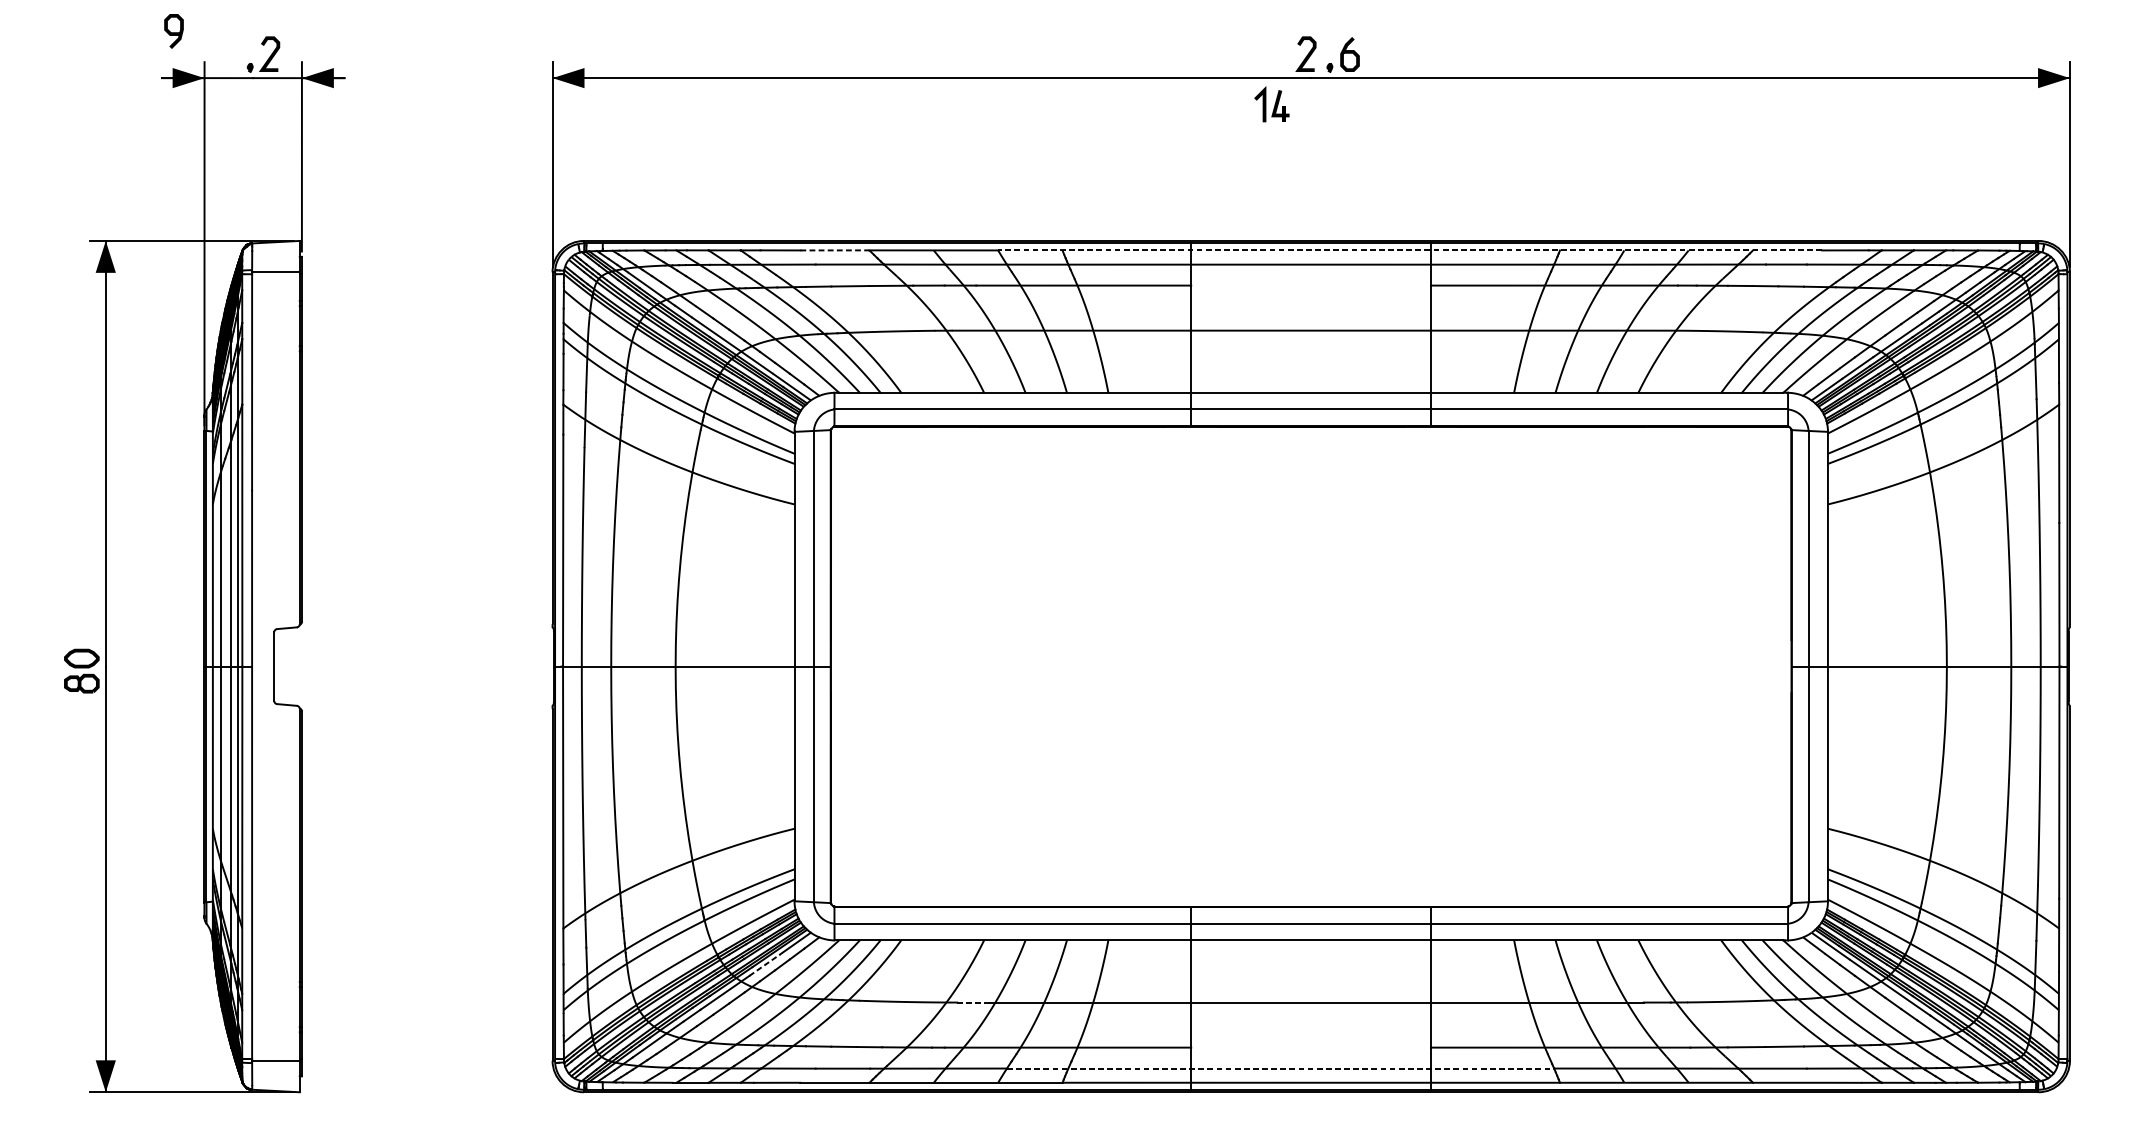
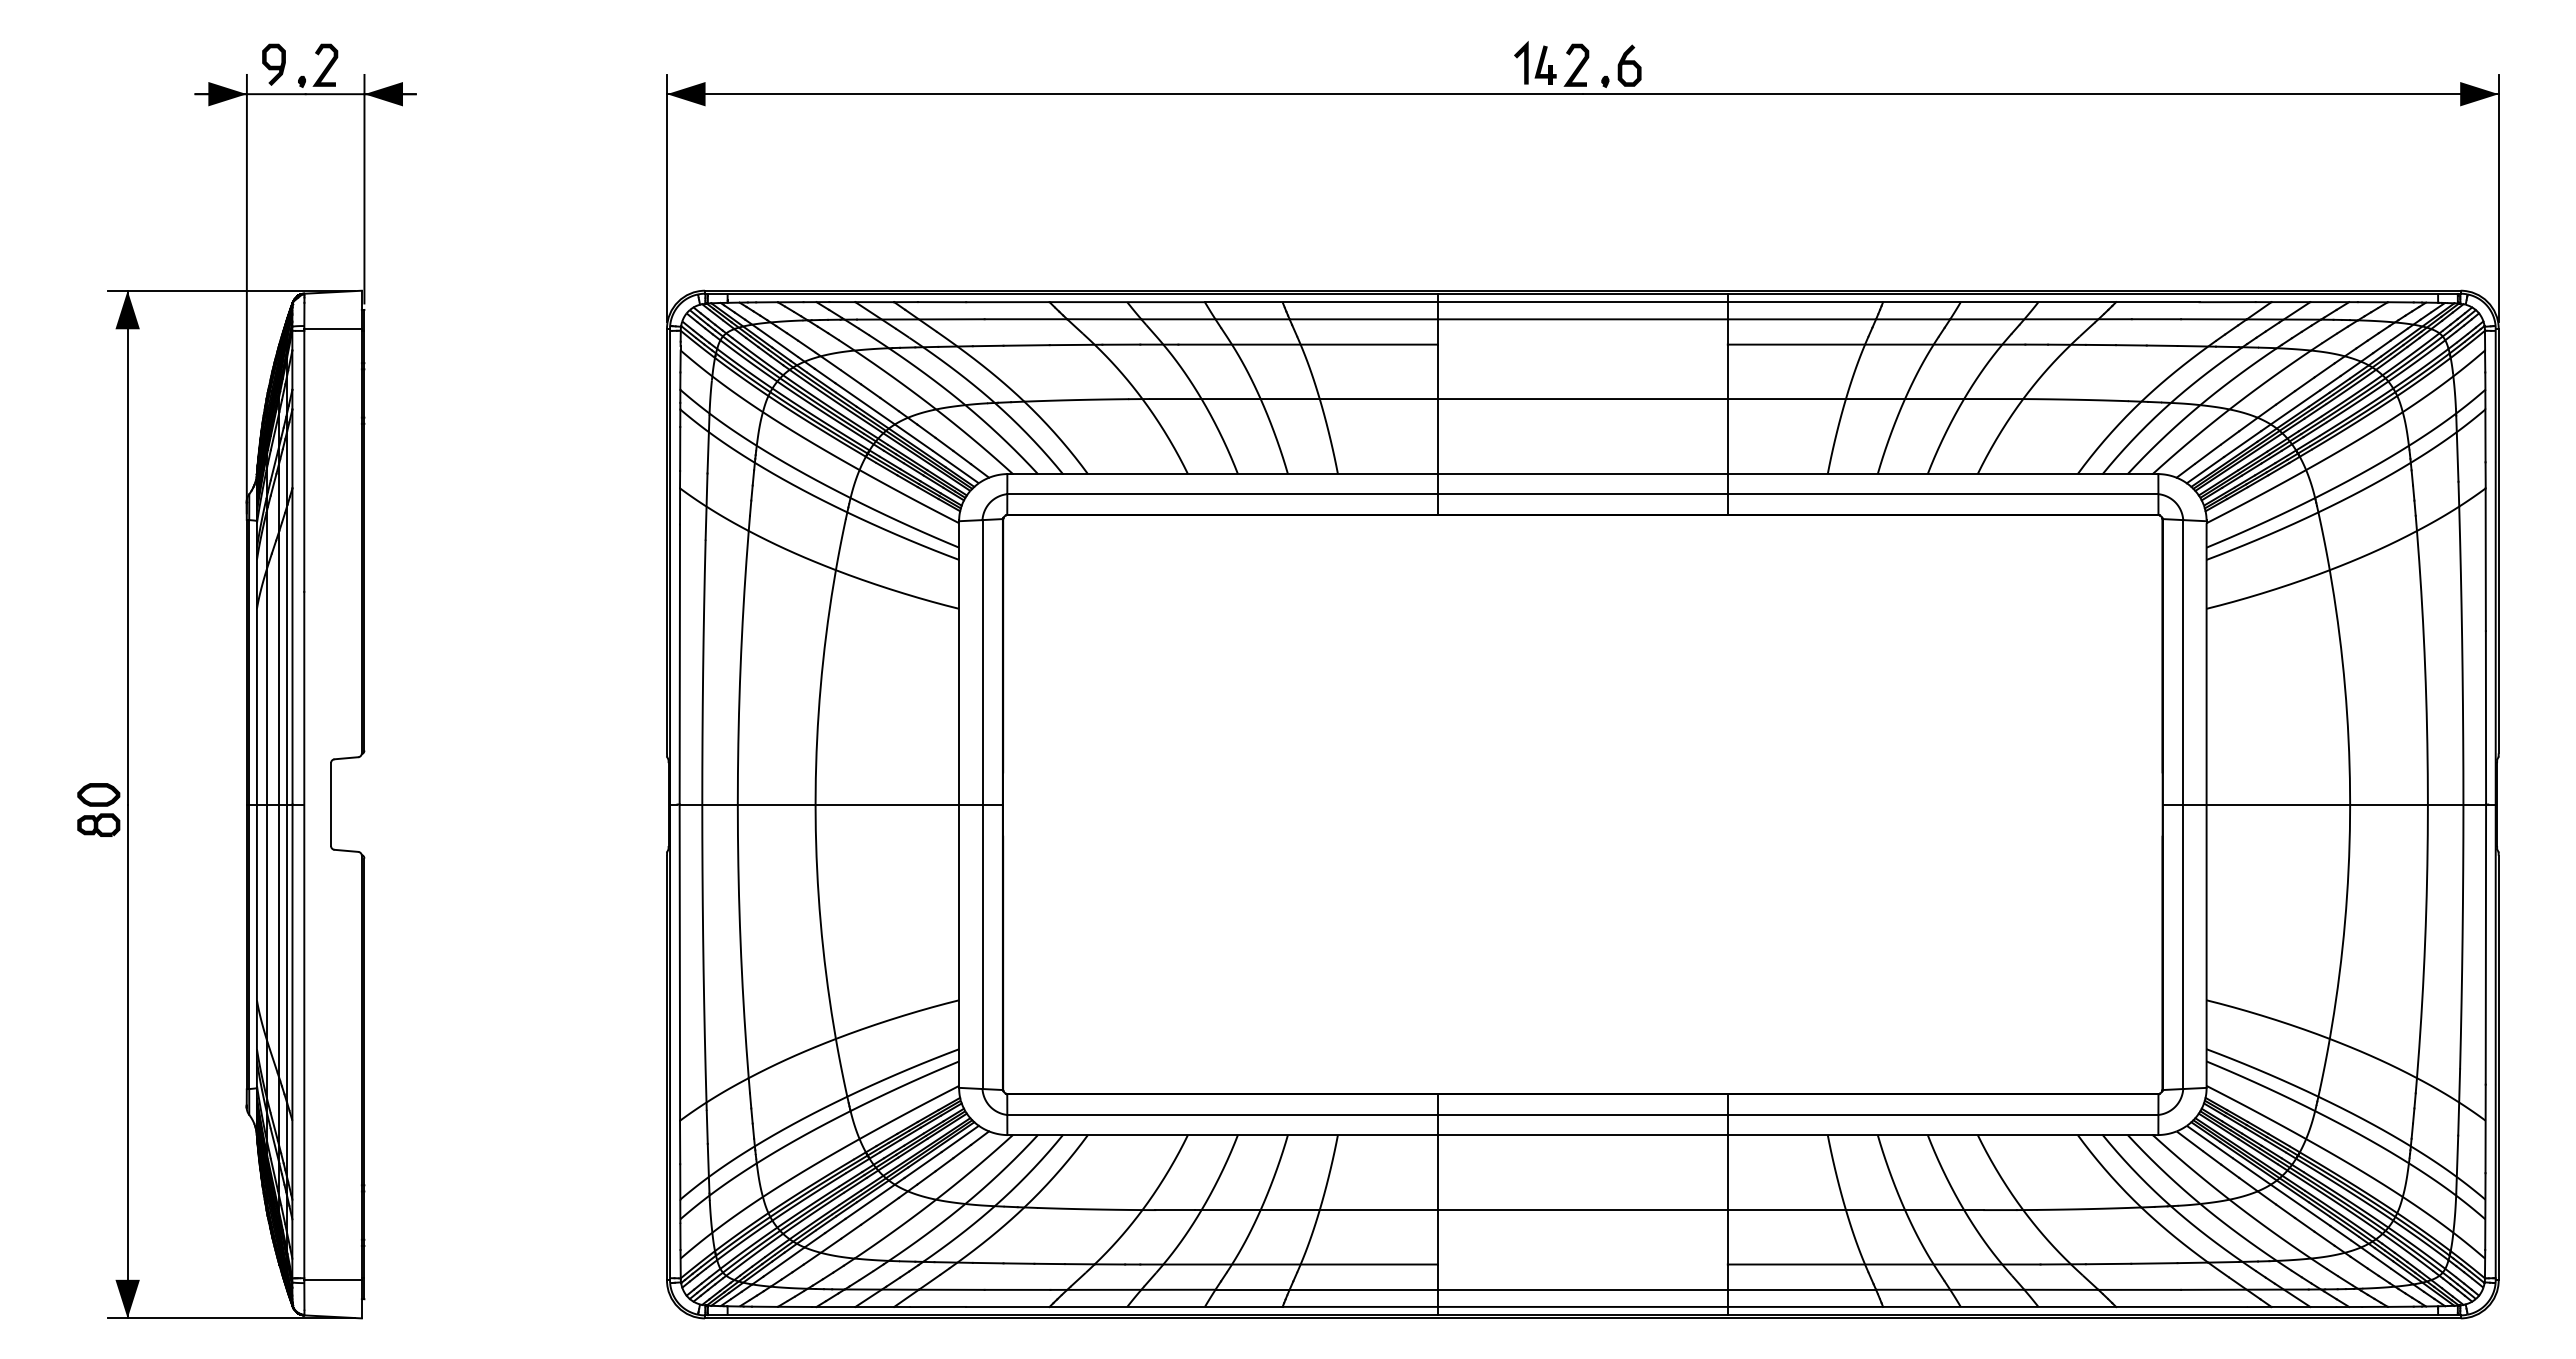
curve: (173, 31) -> (273, 65), moved
part: (1272, 104) -> (1535, 62), moved
line: (834, 250) -> (1007, 302), dashed -> solid
line: (1409, 250) -> (1701, 302), dashed -> solid
line: (765, 965) -> (923, 1165), dashed -> solid
line: (973, 1002) -> (1175, 1210), dashed -> solid
line: (1281, 1068) -> (1546, 1289), dashed -> solid

